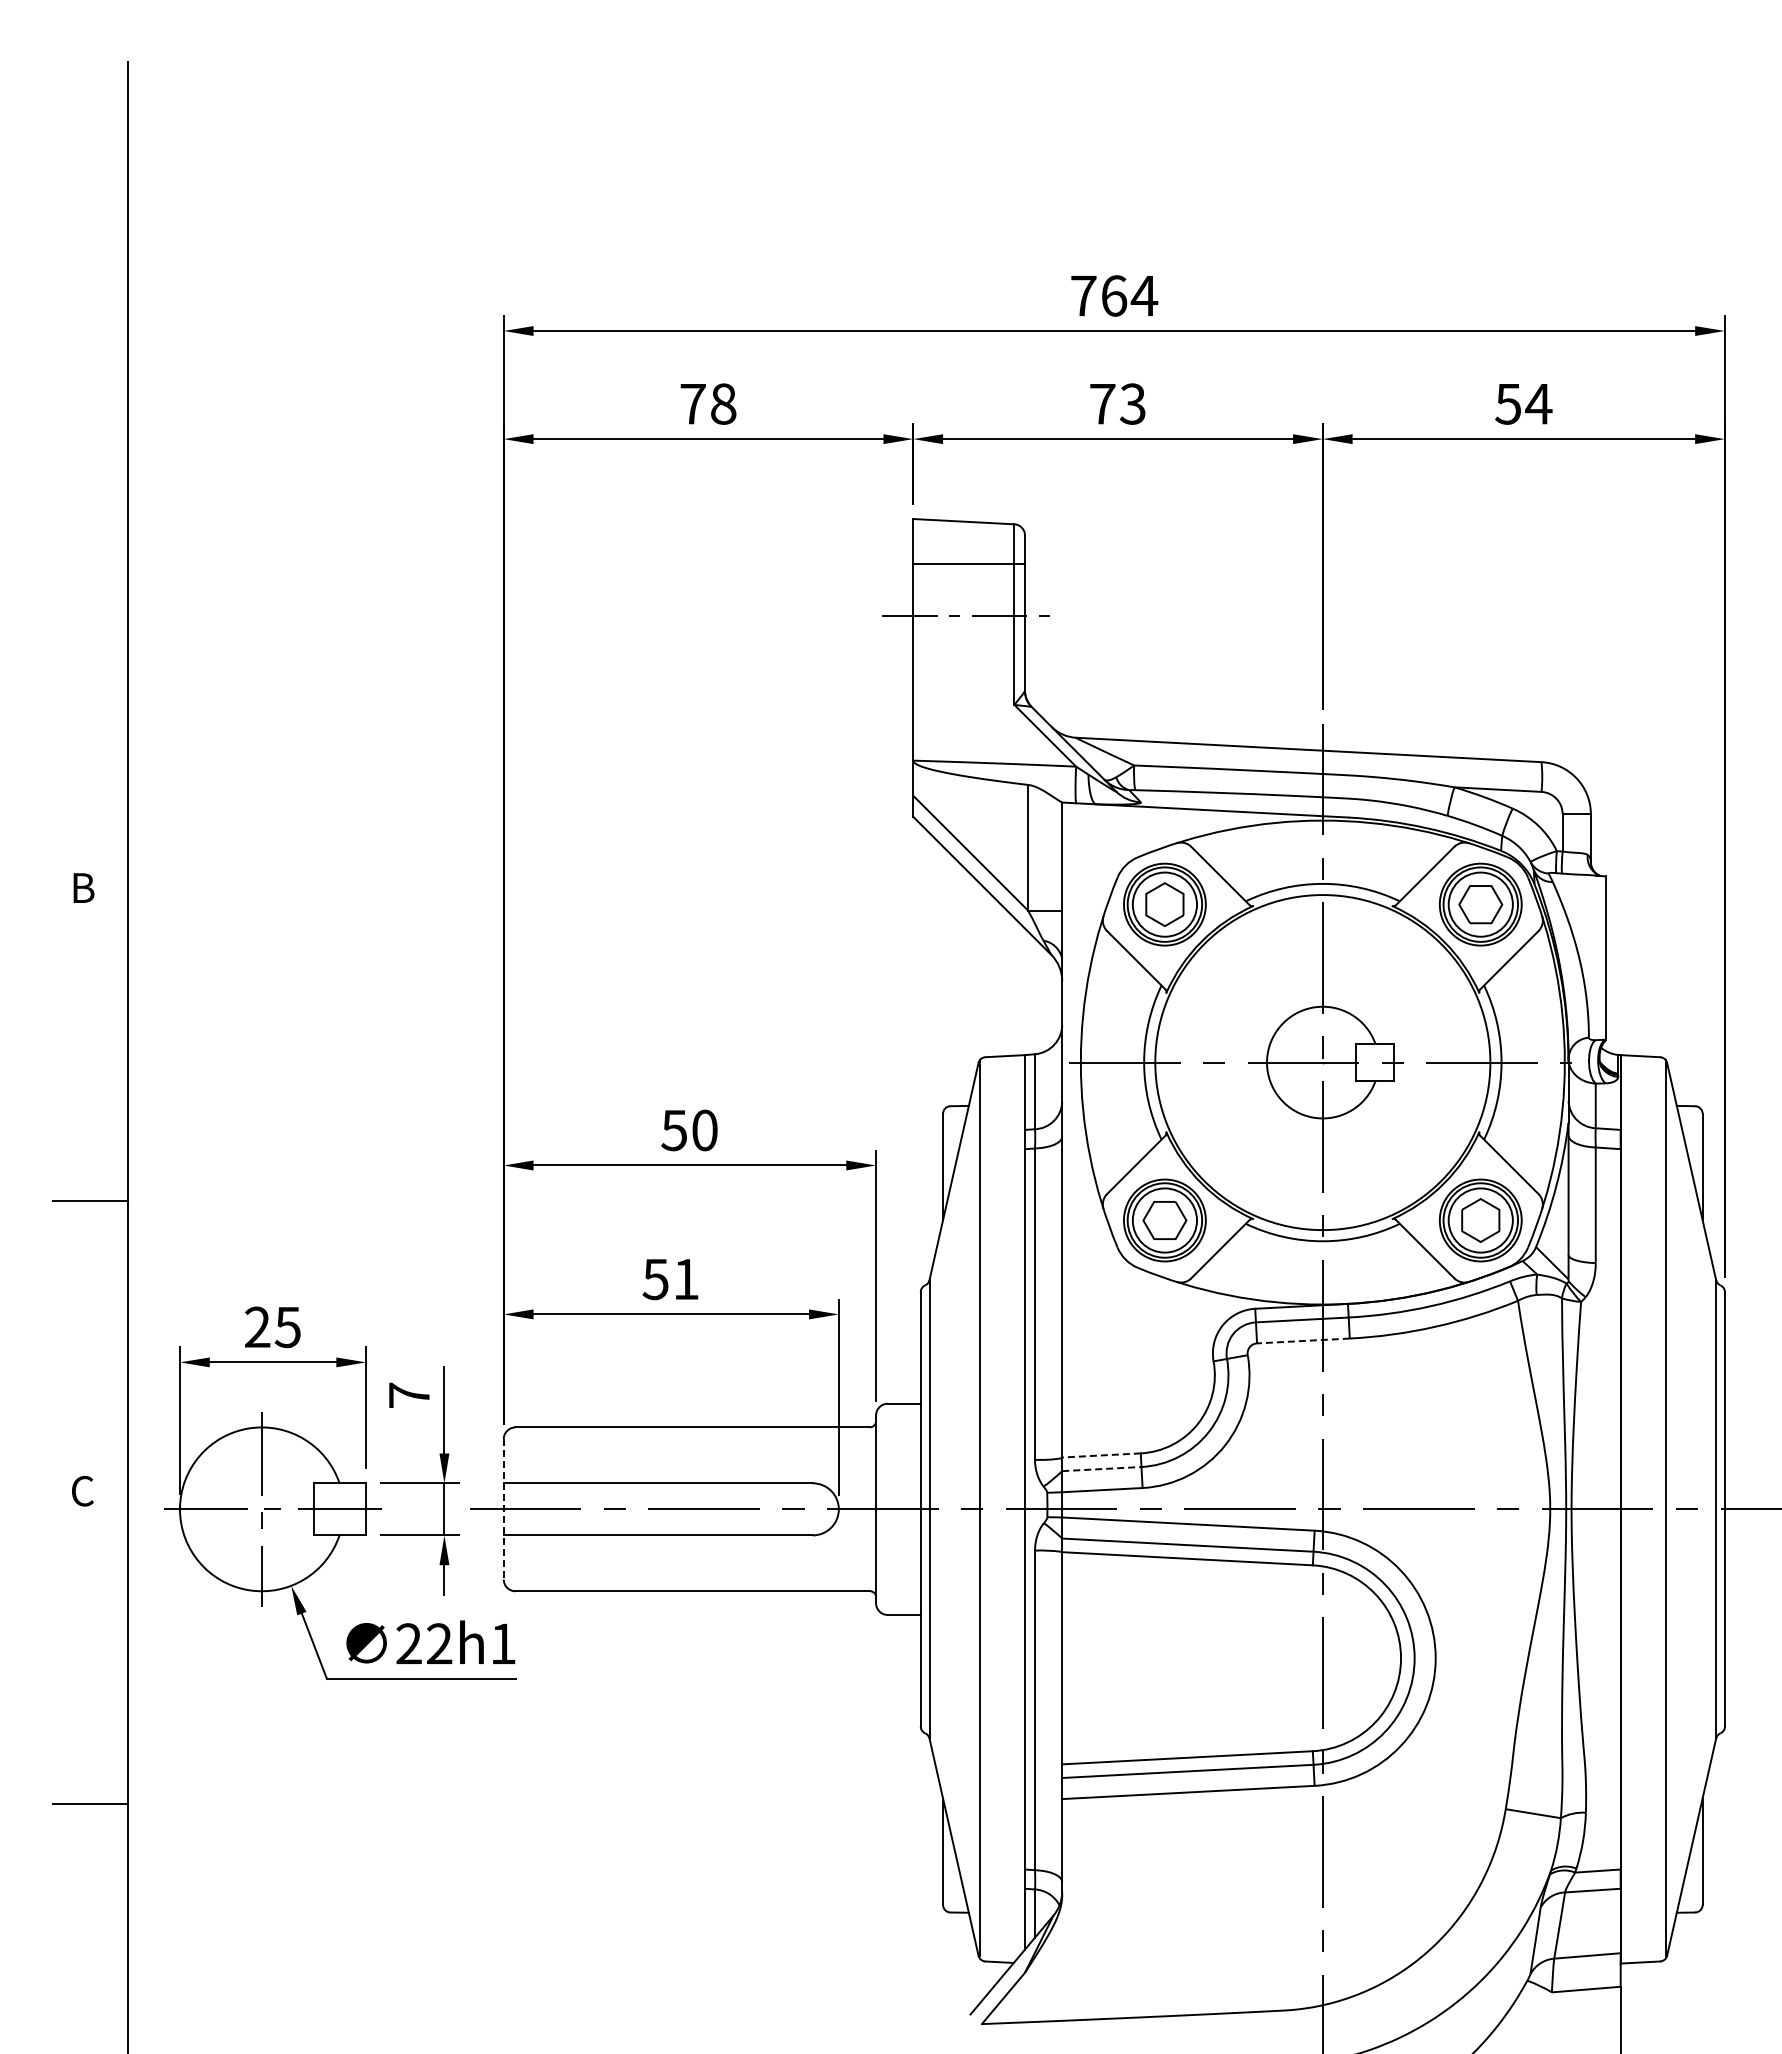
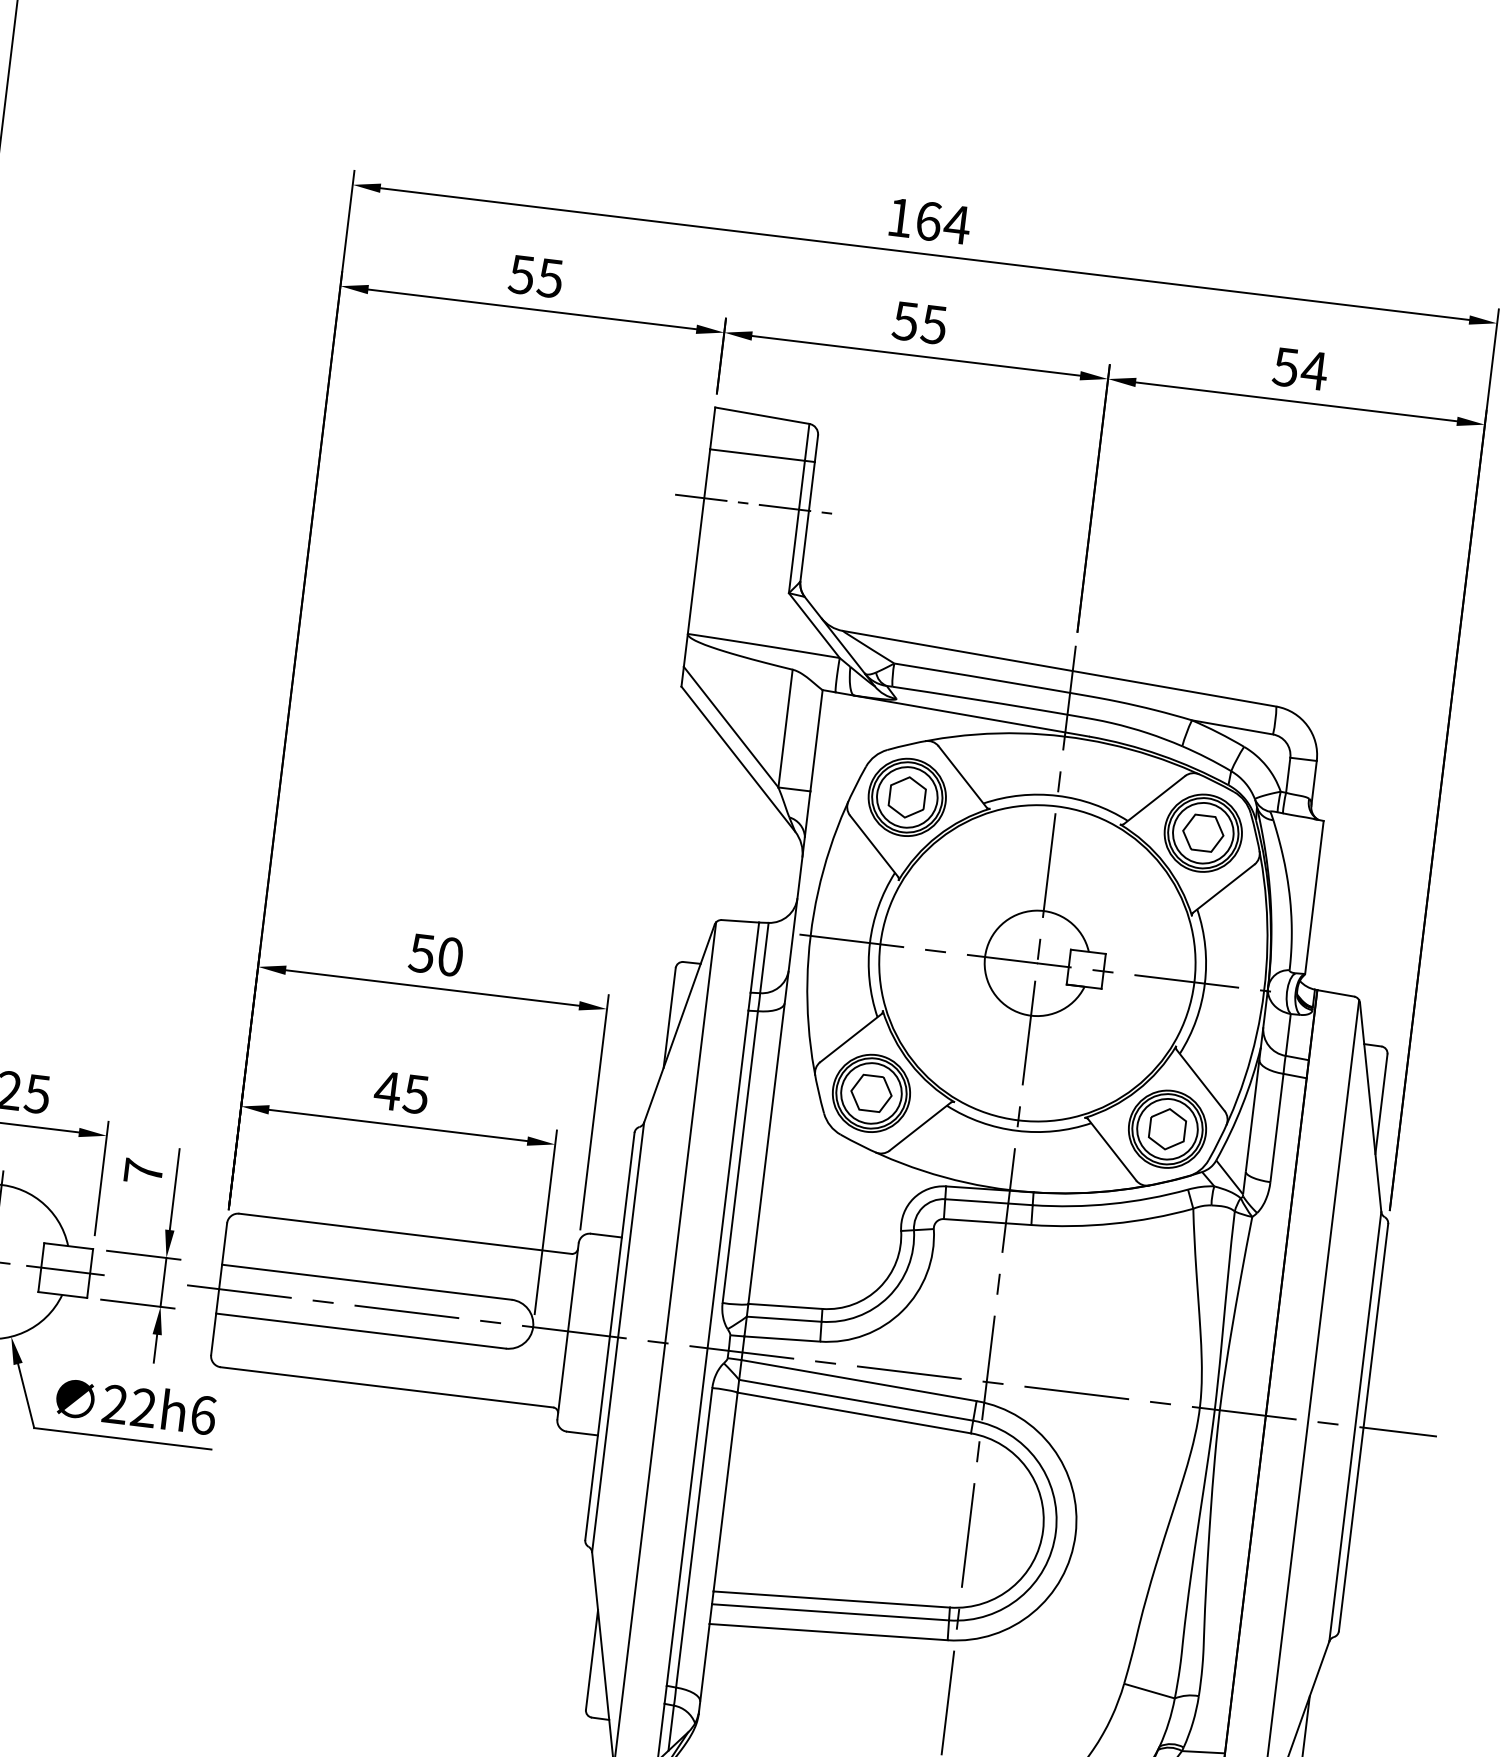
text: (1083, 296) -> (899, 218), 764 -> 164
text: (707, 403) -> (535, 275), 78 -> 55
text: (1117, 403) -> (919, 322), 73 -> 55
text: (670, 1279) -> (401, 1092), 51 -> 45
line: (1302, 1341) -> (986, 1222), dashed -> solid
line: (1101, 1455) -> (785, 1306), dashed -> solid
line: (1101, 1469) -> (783, 1319), dashed -> solid
line: (503, 1509) -> (218, 1289), dashed -> solid
text: (503, 1643) -> (203, 1414), 22h1 -> 22h6

